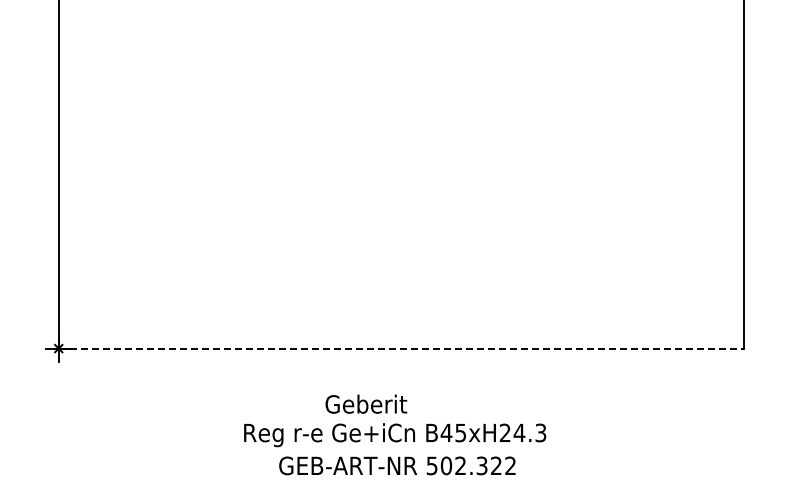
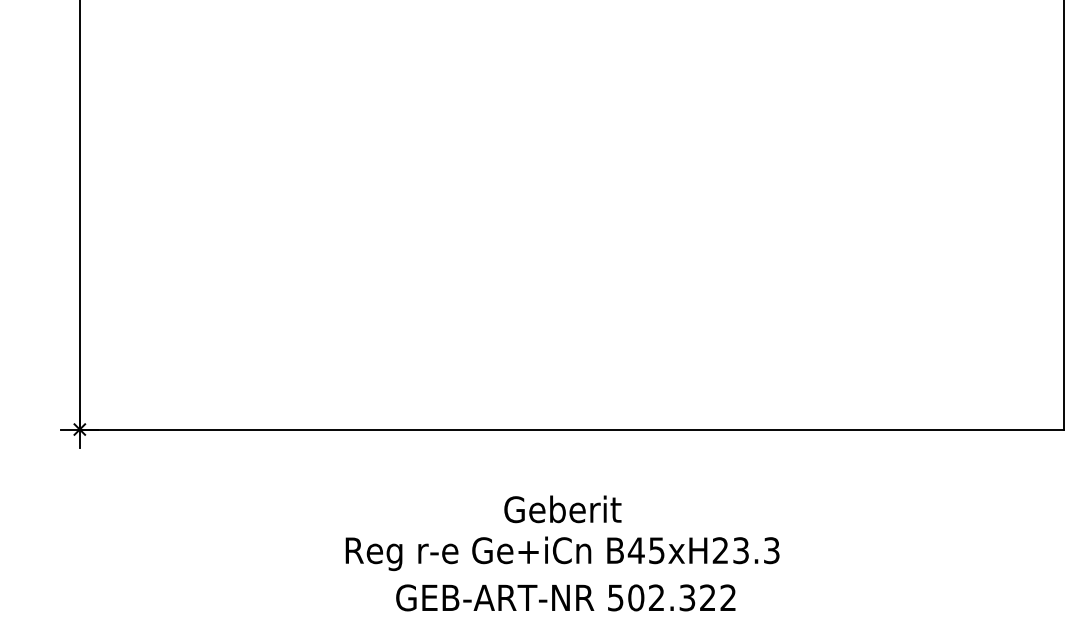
line: (401, 348) -> (571, 429), dashed -> solid
text: (366, 403) -> (563, 508), moved
text: (519, 432) -> (741, 549), B45xH24.3 -> B45xH23.3

